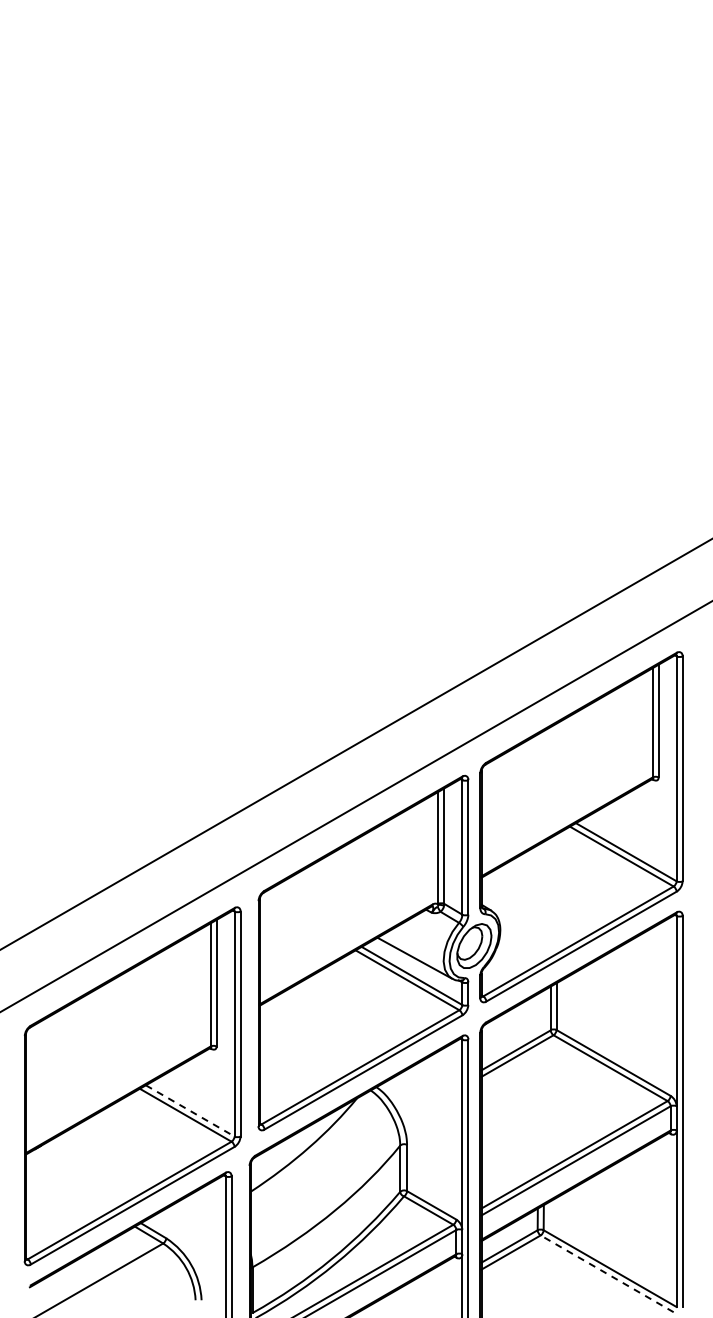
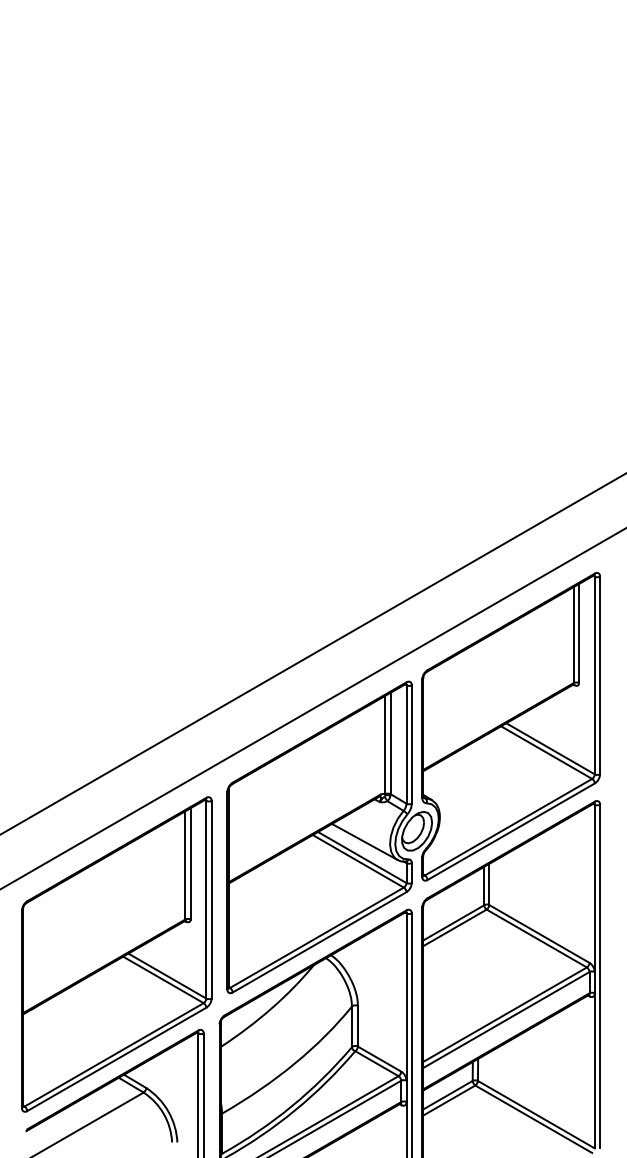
line: (190, 1111) -> (167, 976), dashed -> solid
line: (607, 1273) -> (534, 1118), dashed -> solid

